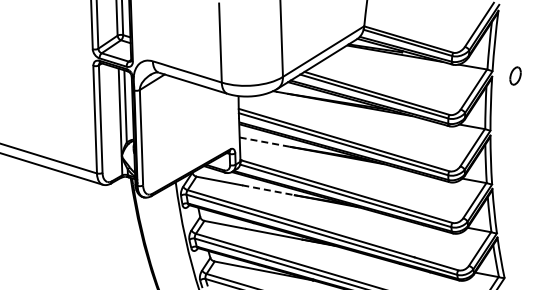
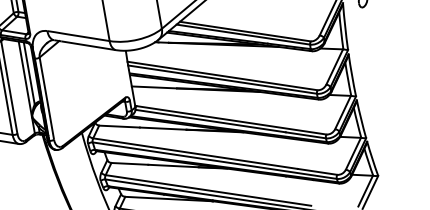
line: (265, 142) -> (154, 87), dashed -> solid
line: (268, 190) -> (163, 128), dashed -> solid

